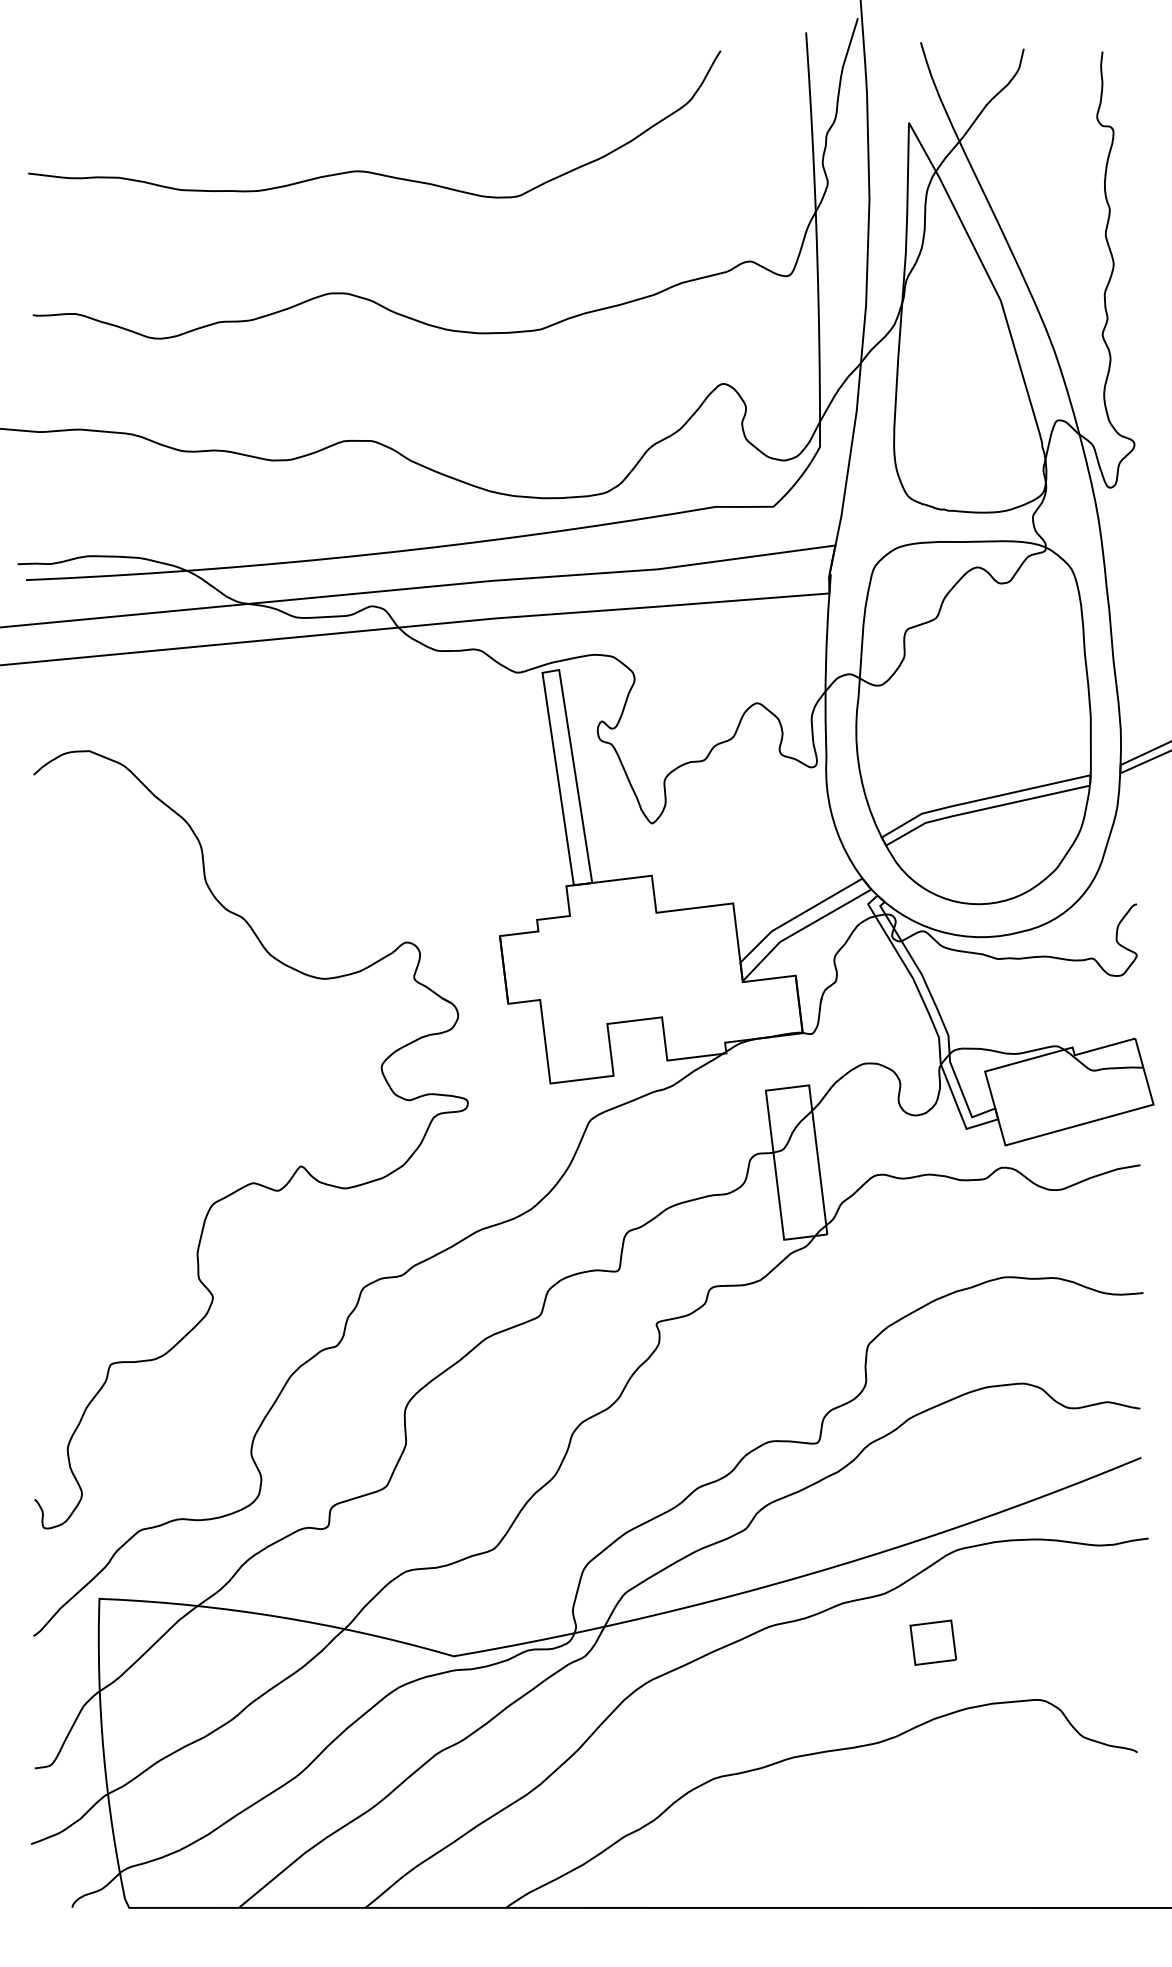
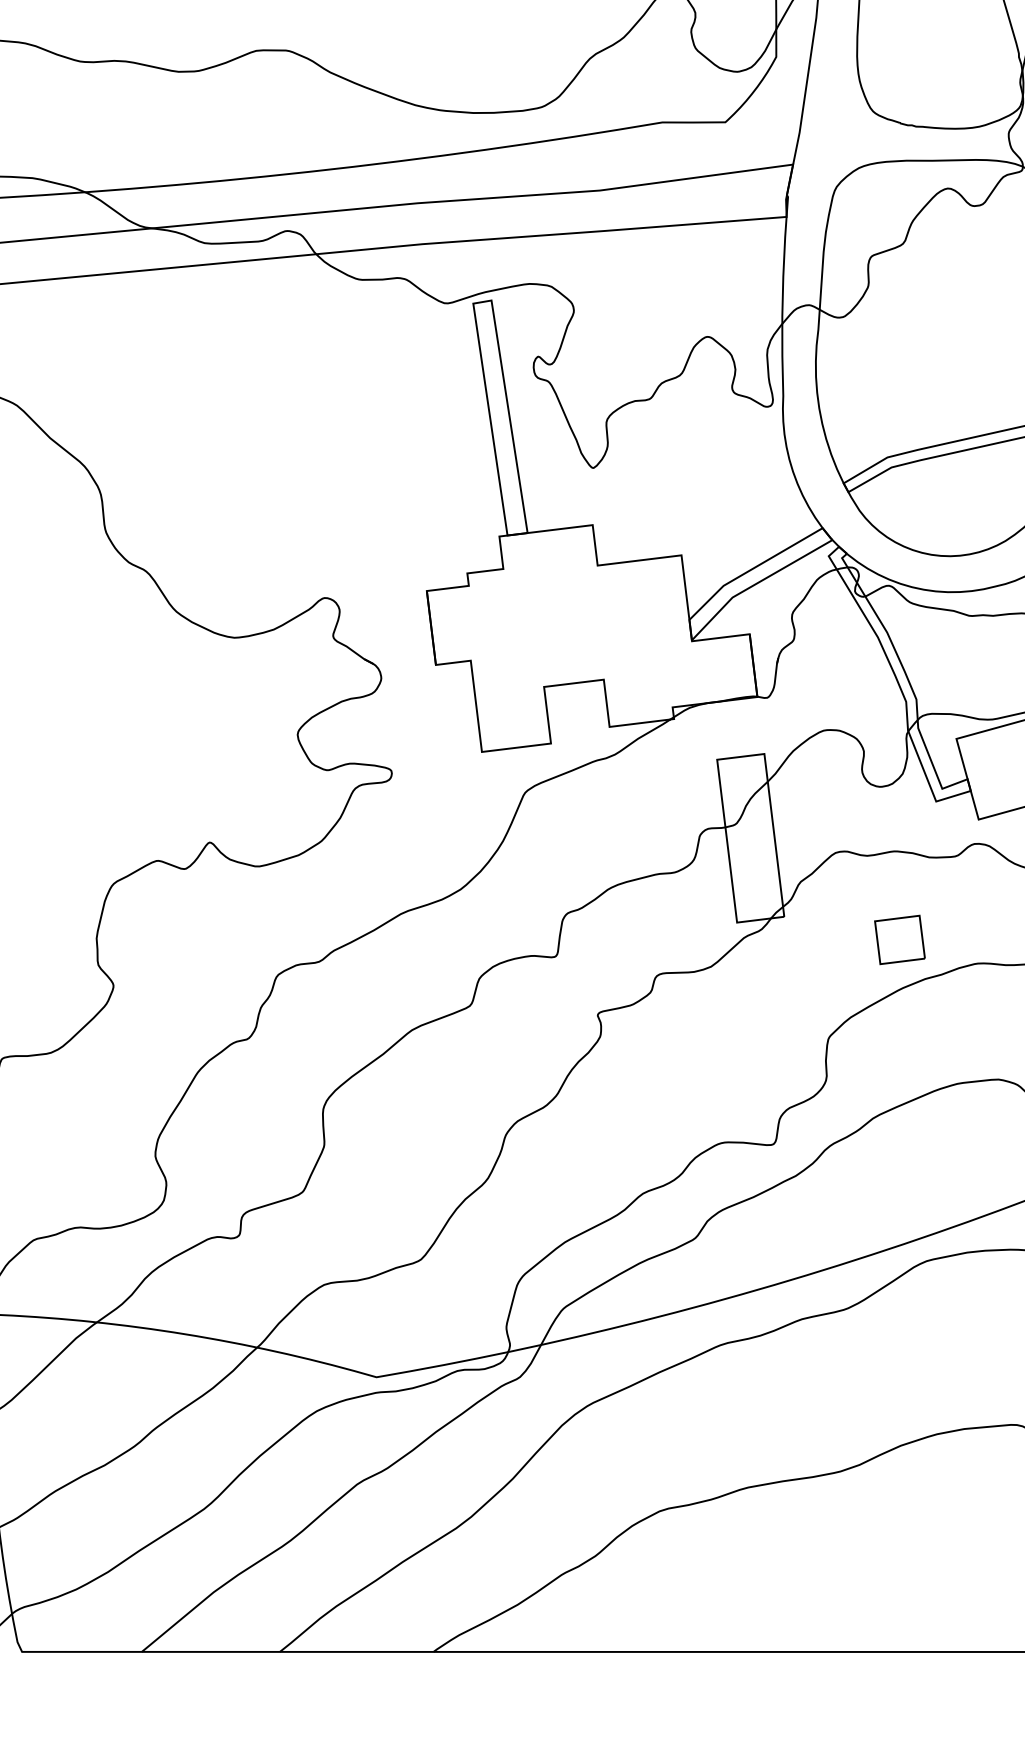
part: (932, 1642) -> (899, 939), moved

